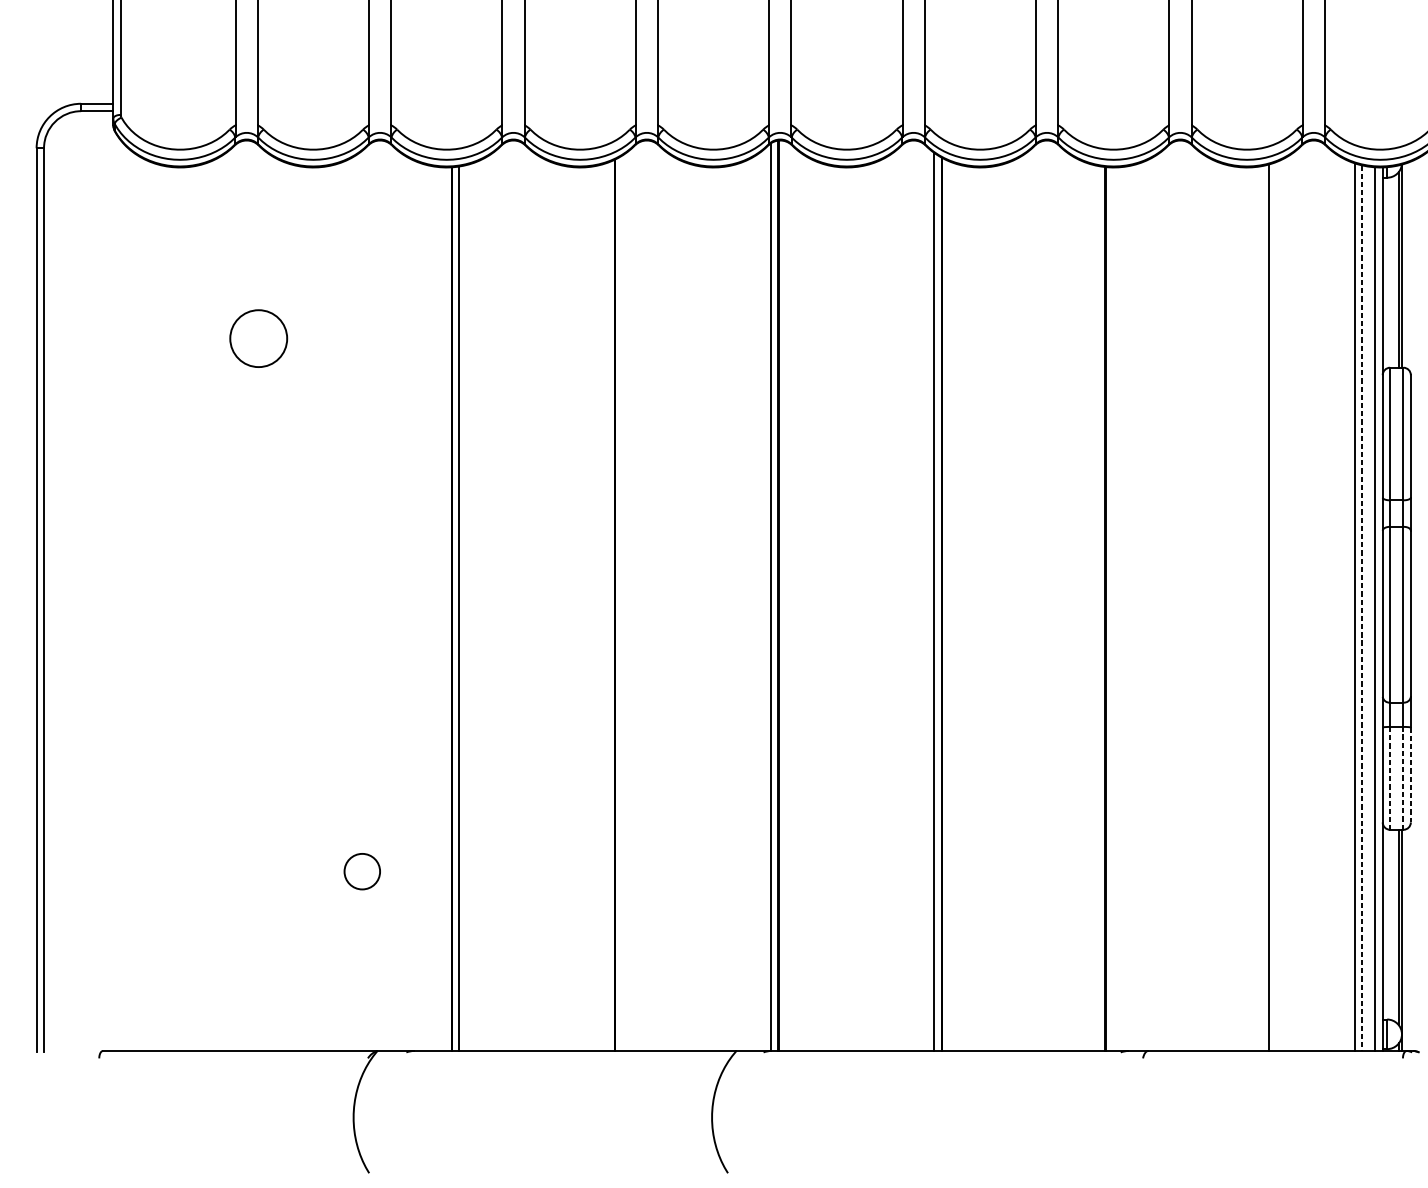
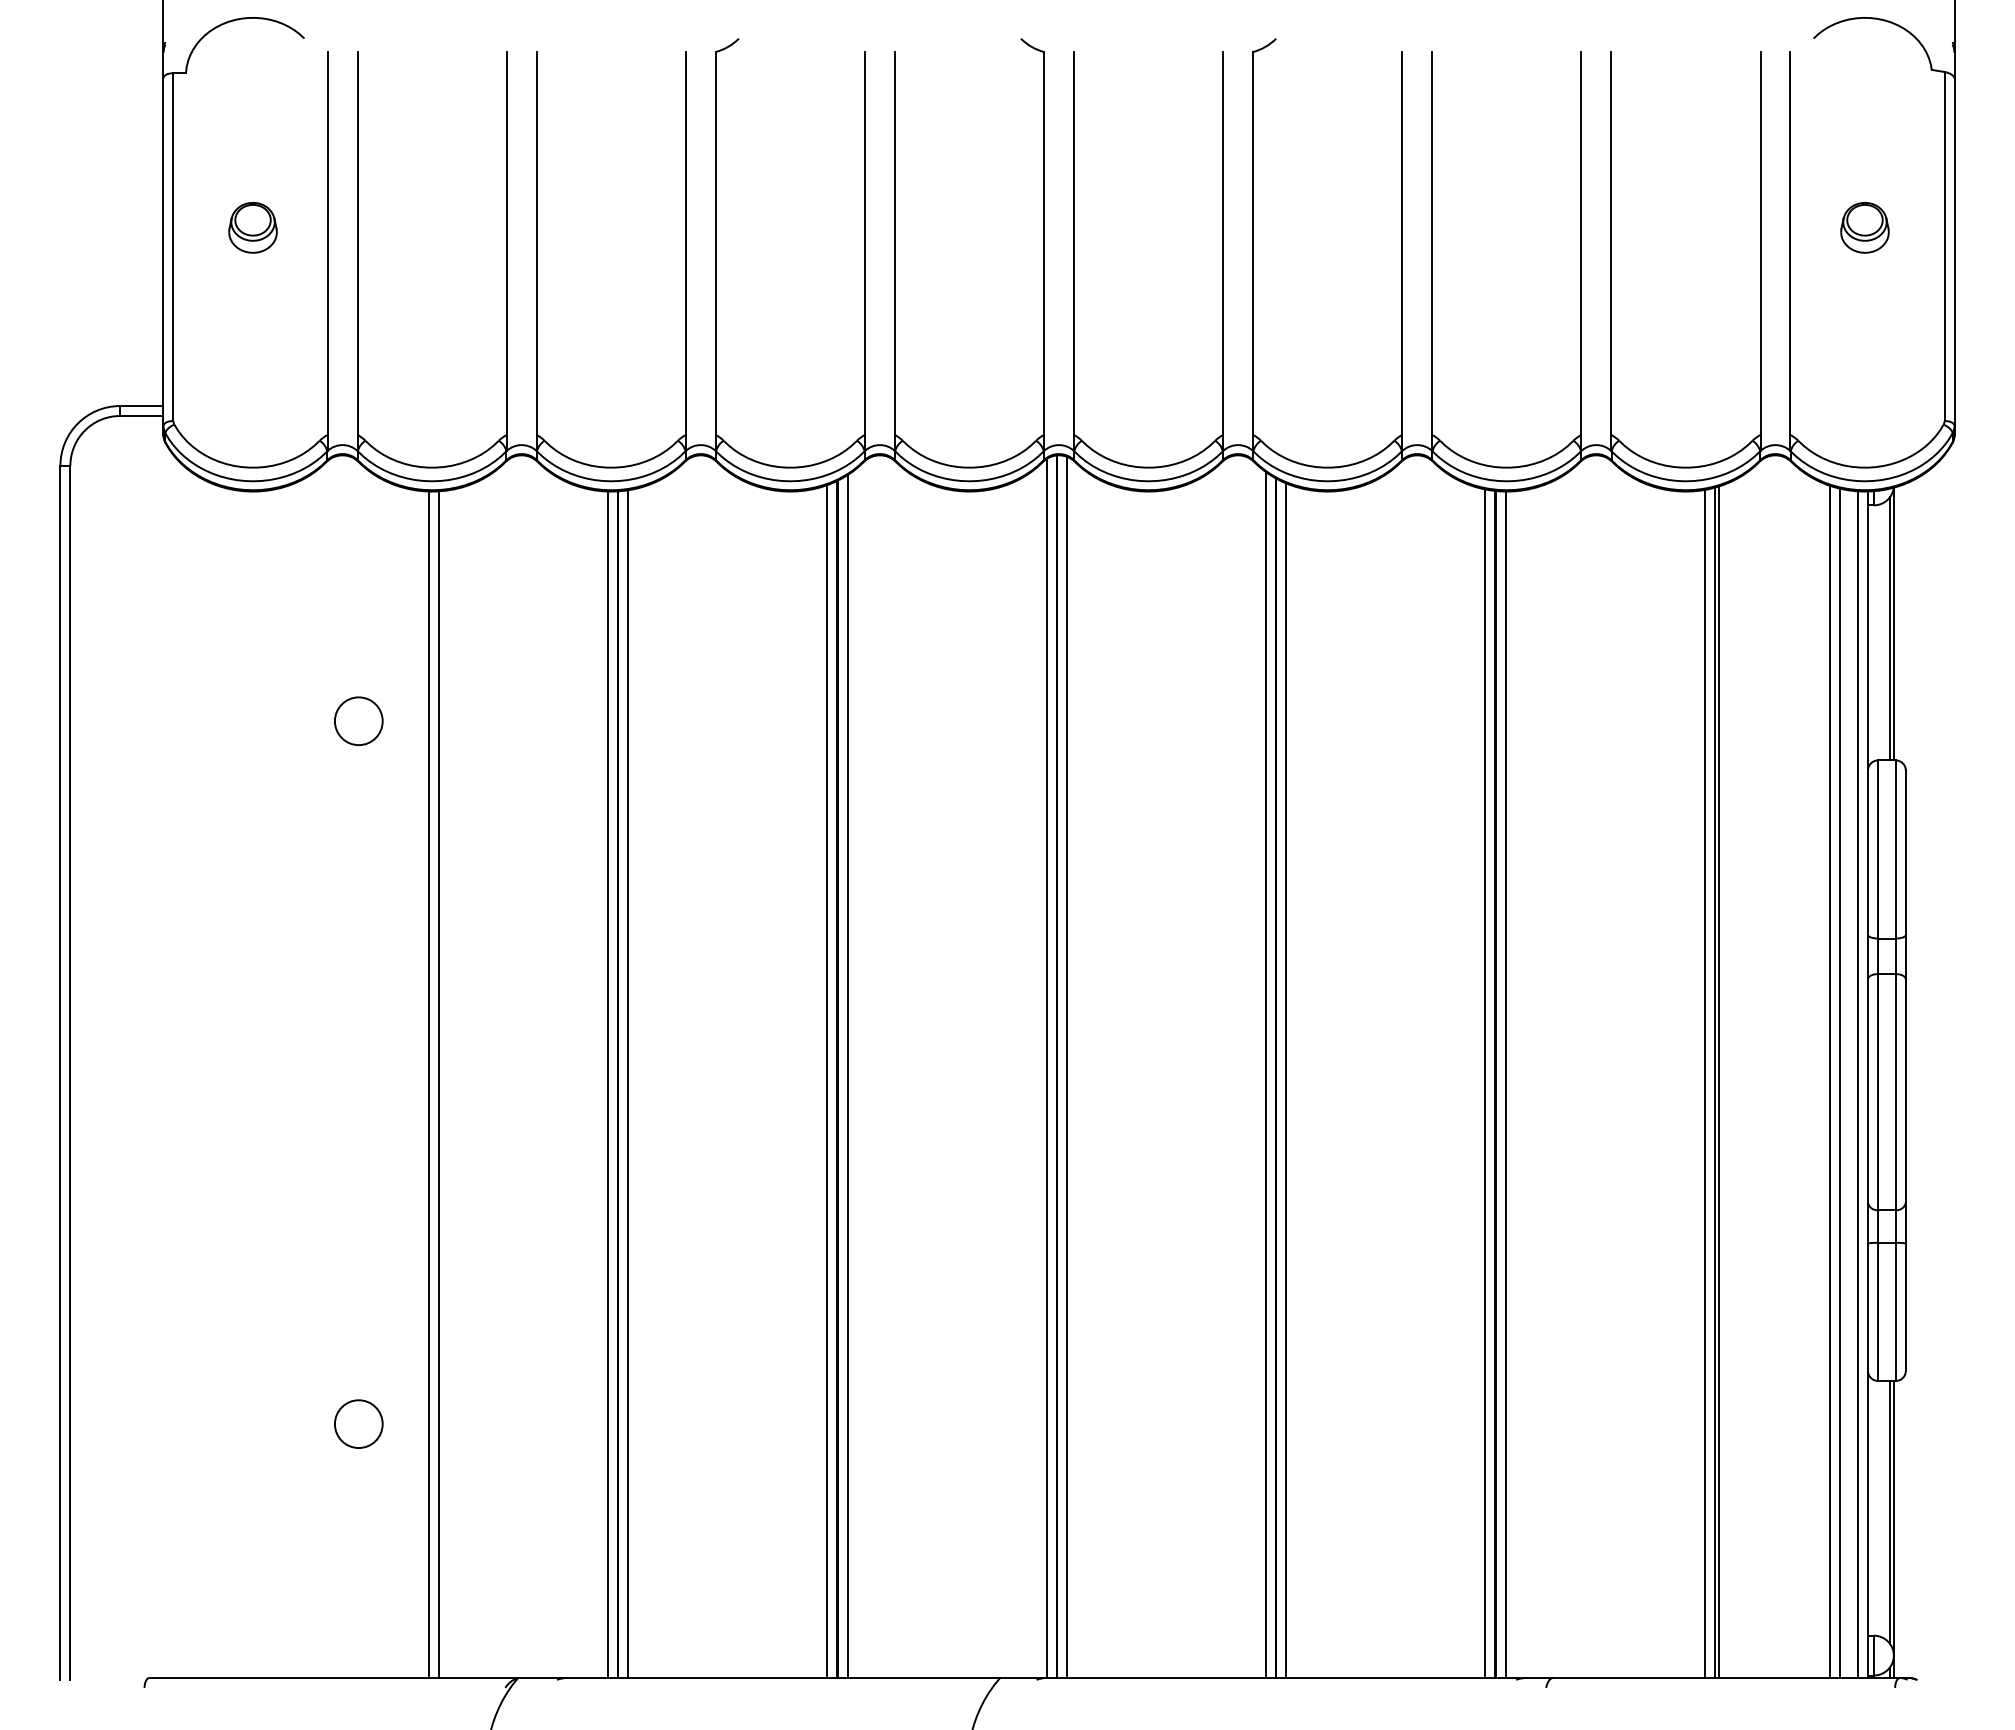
circle: (258, 337) -> (358, 720), size x0.62
line: (786, 595) -> (1067, 1066), added
line: (622, 603) -> (847, 1076), added
line: (607, 606) -> (827, 1081), added
line: (949, 606) -> (1286, 1080), added
line: (1271, 606) -> (1718, 1081), added
line: (1097, 608) -> (1485, 1083), added
line: (1260, 608) -> (1704, 1083), added
line: (1362, 608) -> (1840, 1083), dashed -> solid
line: (310, 609) -> (428, 1084), added
line: (318, 609) -> (438, 1084), added
line: (444, 609) -> (607, 1084), added
line: (1112, 609) -> (1505, 1084), added
line: (1410, 775) -> (1905, 1307), dashed -> solid
line: (1389, 778) -> (1877, 1312), dashed -> solid
line: (1403, 778) -> (1895, 1311), dashed -> solid
circle: (362, 871) -> (358, 1423), moved

